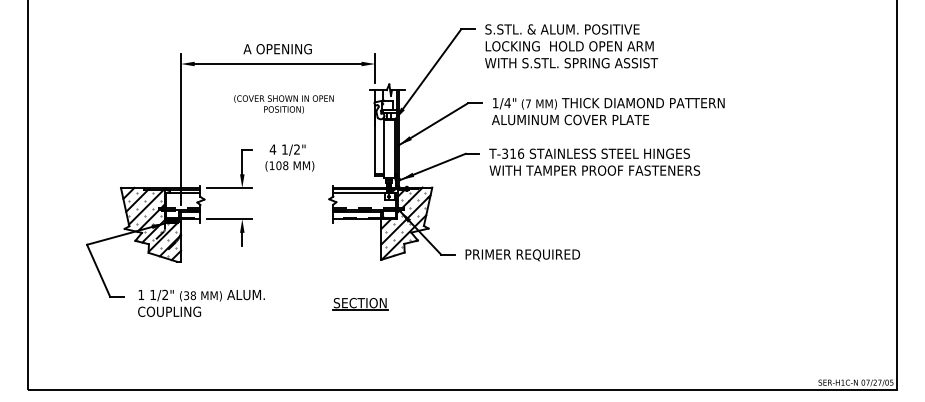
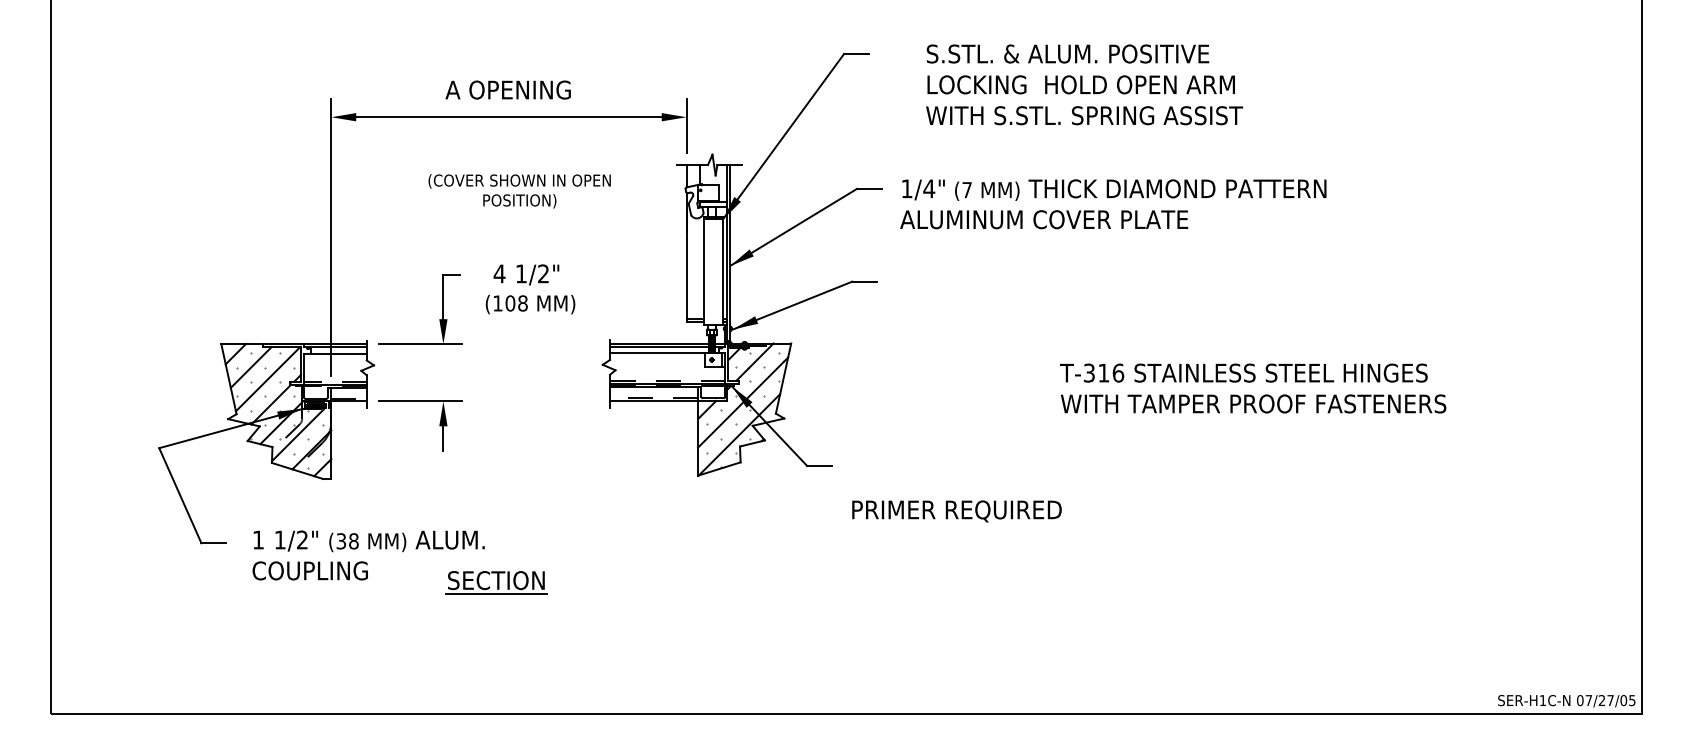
text: (571, 46) -> (1084, 85), moved
text: (594, 161) -> (1252, 387), moved
text: (522, 255) -> (956, 511), moved
part: (360, 304) -> (496, 583), moved

